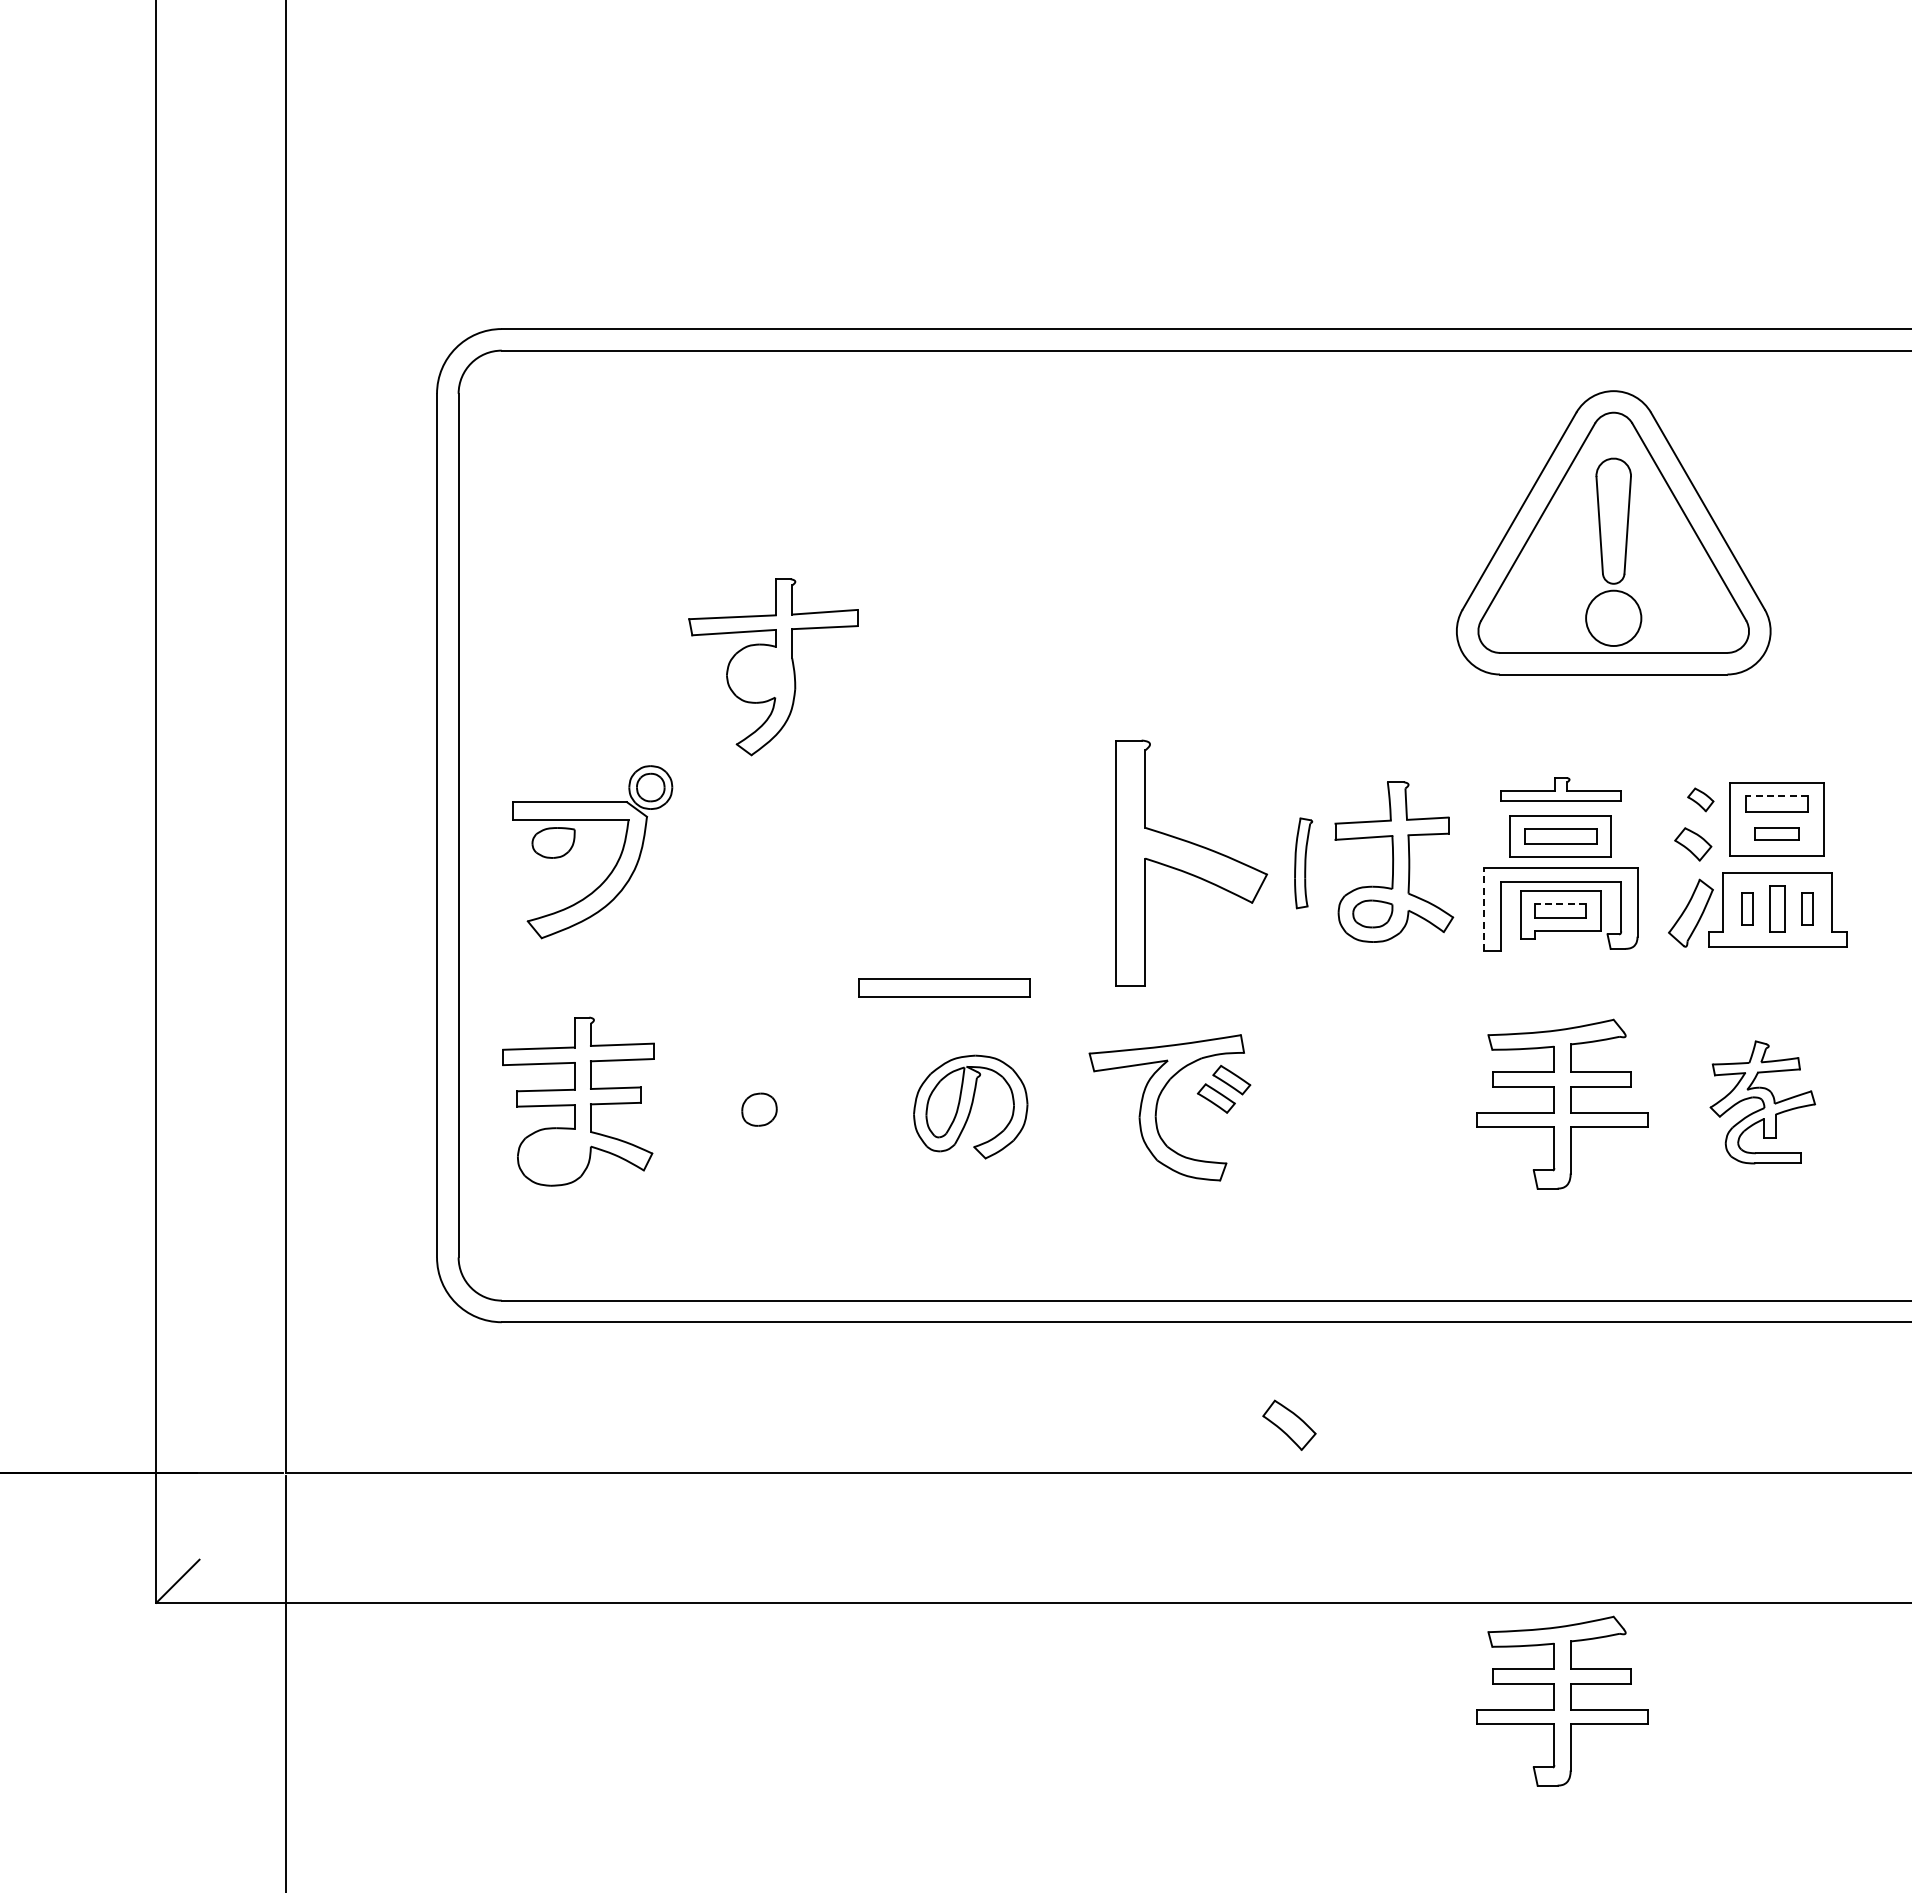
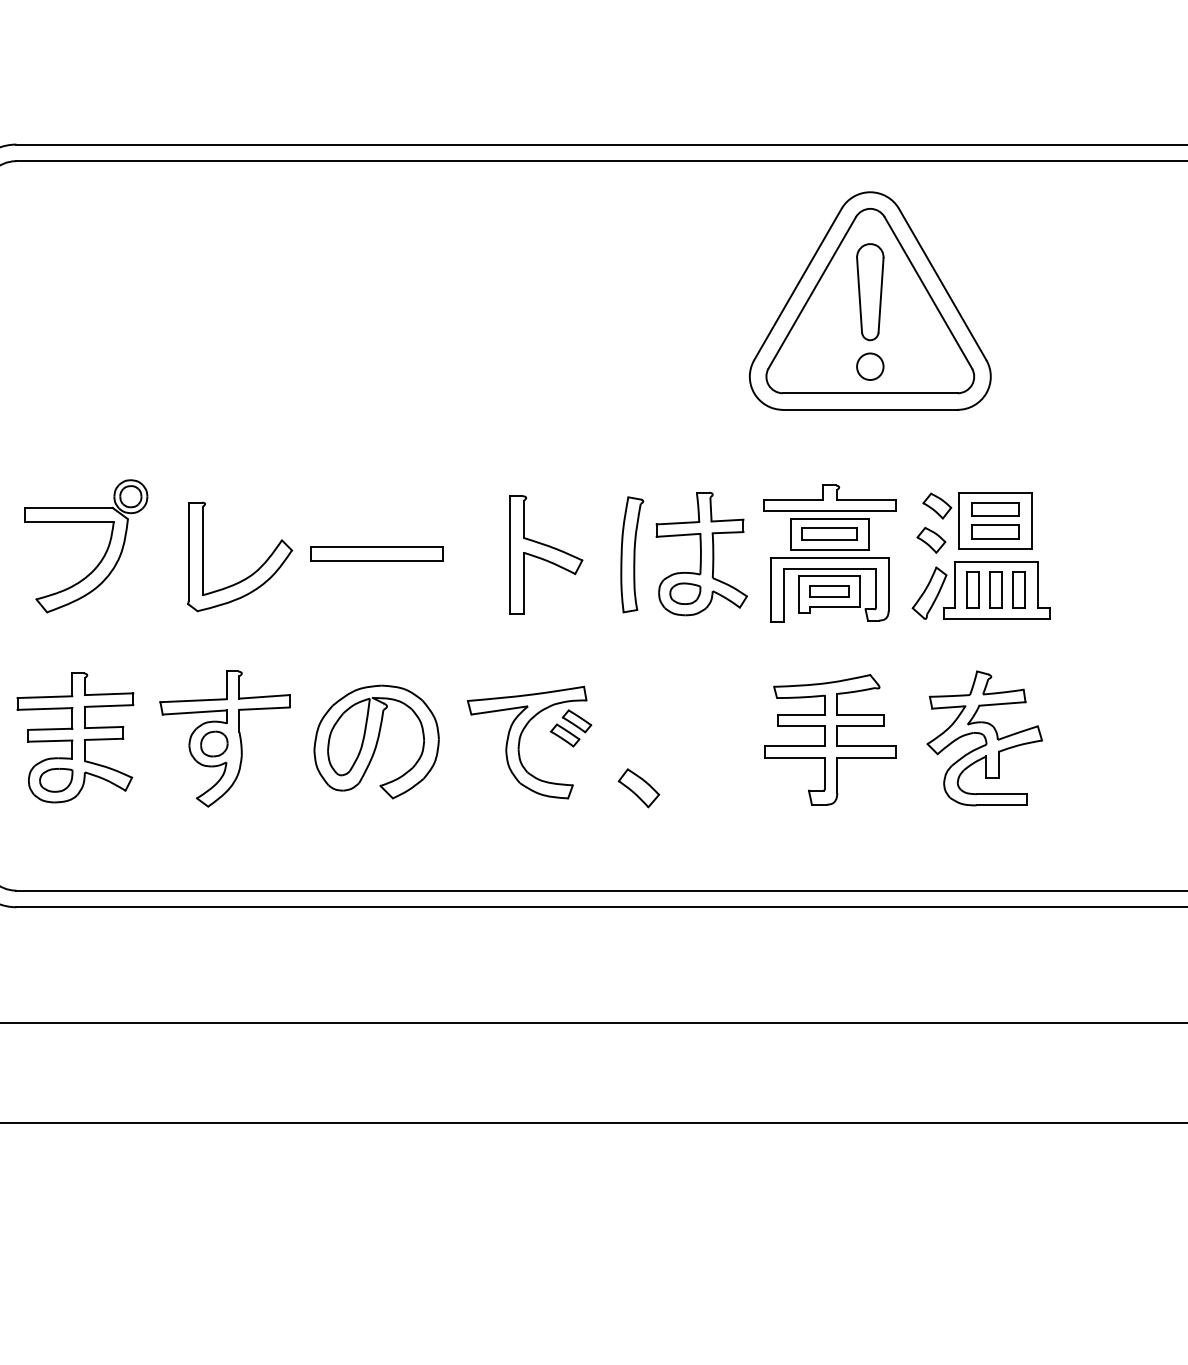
circle: (1613, 618) -> (870, 366), size x0.62
part: (773, 667) -> (225, 739), moved
part: (1560, 789) -> (829, 498), size x1.43
line: (1776, 795) -> (995, 502), dashed -> solid
part: (1700, 799) -> (936, 505), size x1.43
part: (1776, 833) -> (995, 531), size x1.43
part: (553, 842) -> (56, 779), moved
part: (1191, 863) -> (546, 554), size x0.62
part: (1303, 863) -> (632, 554), size x1.67
part: (810, 886) -> (253, 572), added
line: (1560, 904) -> (829, 586), dashed -> solid
part: (1747, 908) -> (973, 589), size x1.43
part: (1807, 908) -> (1019, 589), size x1.43
line: (1484, 909) -> (771, 590), dashed -> solid
part: (944, 987) -> (377, 554), moved
part: (1762, 1102) -> (984, 738), size x1.43
part: (970, 1106) -> (376, 741), size x1.43
part: (1289, 1424) -> (639, 787), moved
part: (1562, 1700) -> (830, 1197), removed

